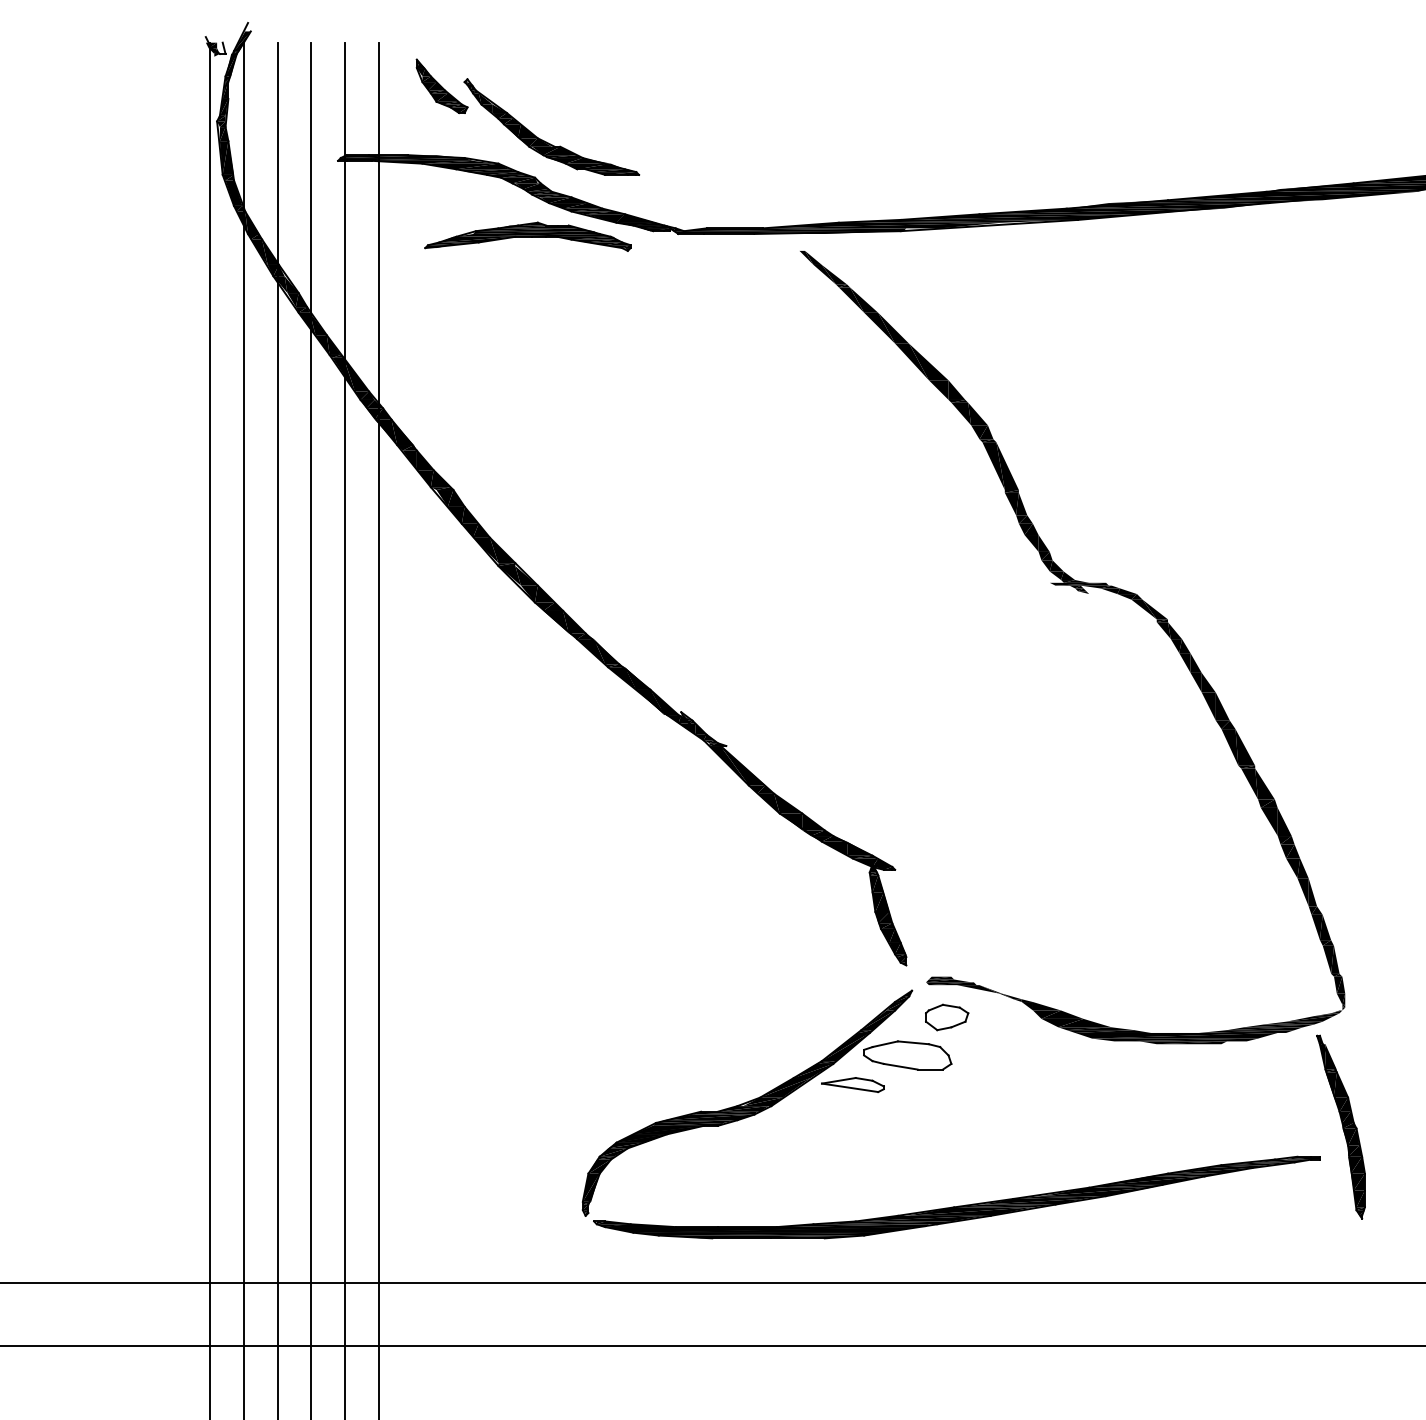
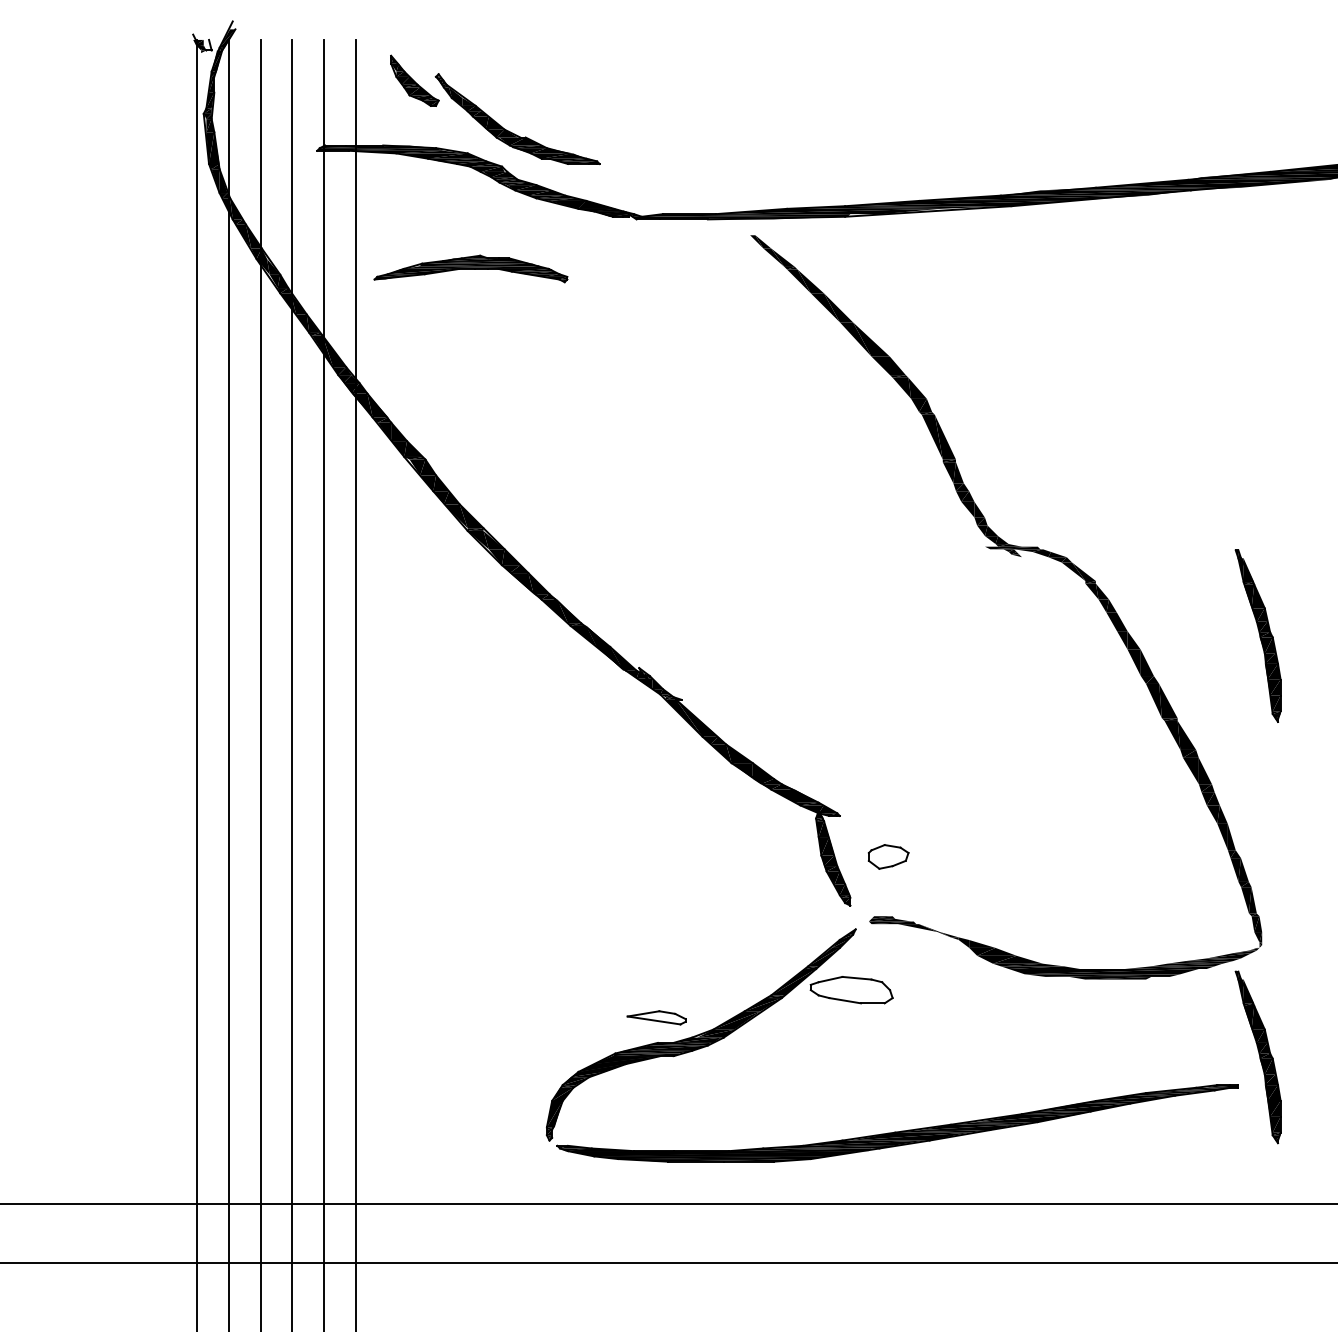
part: (527, 236) -> (470, 268), moved
part: (1340, 677) -> (1257, 635), added
part: (947, 1017) -> (889, 856), moved
part: (852, 1084) -> (656, 1017), moved

